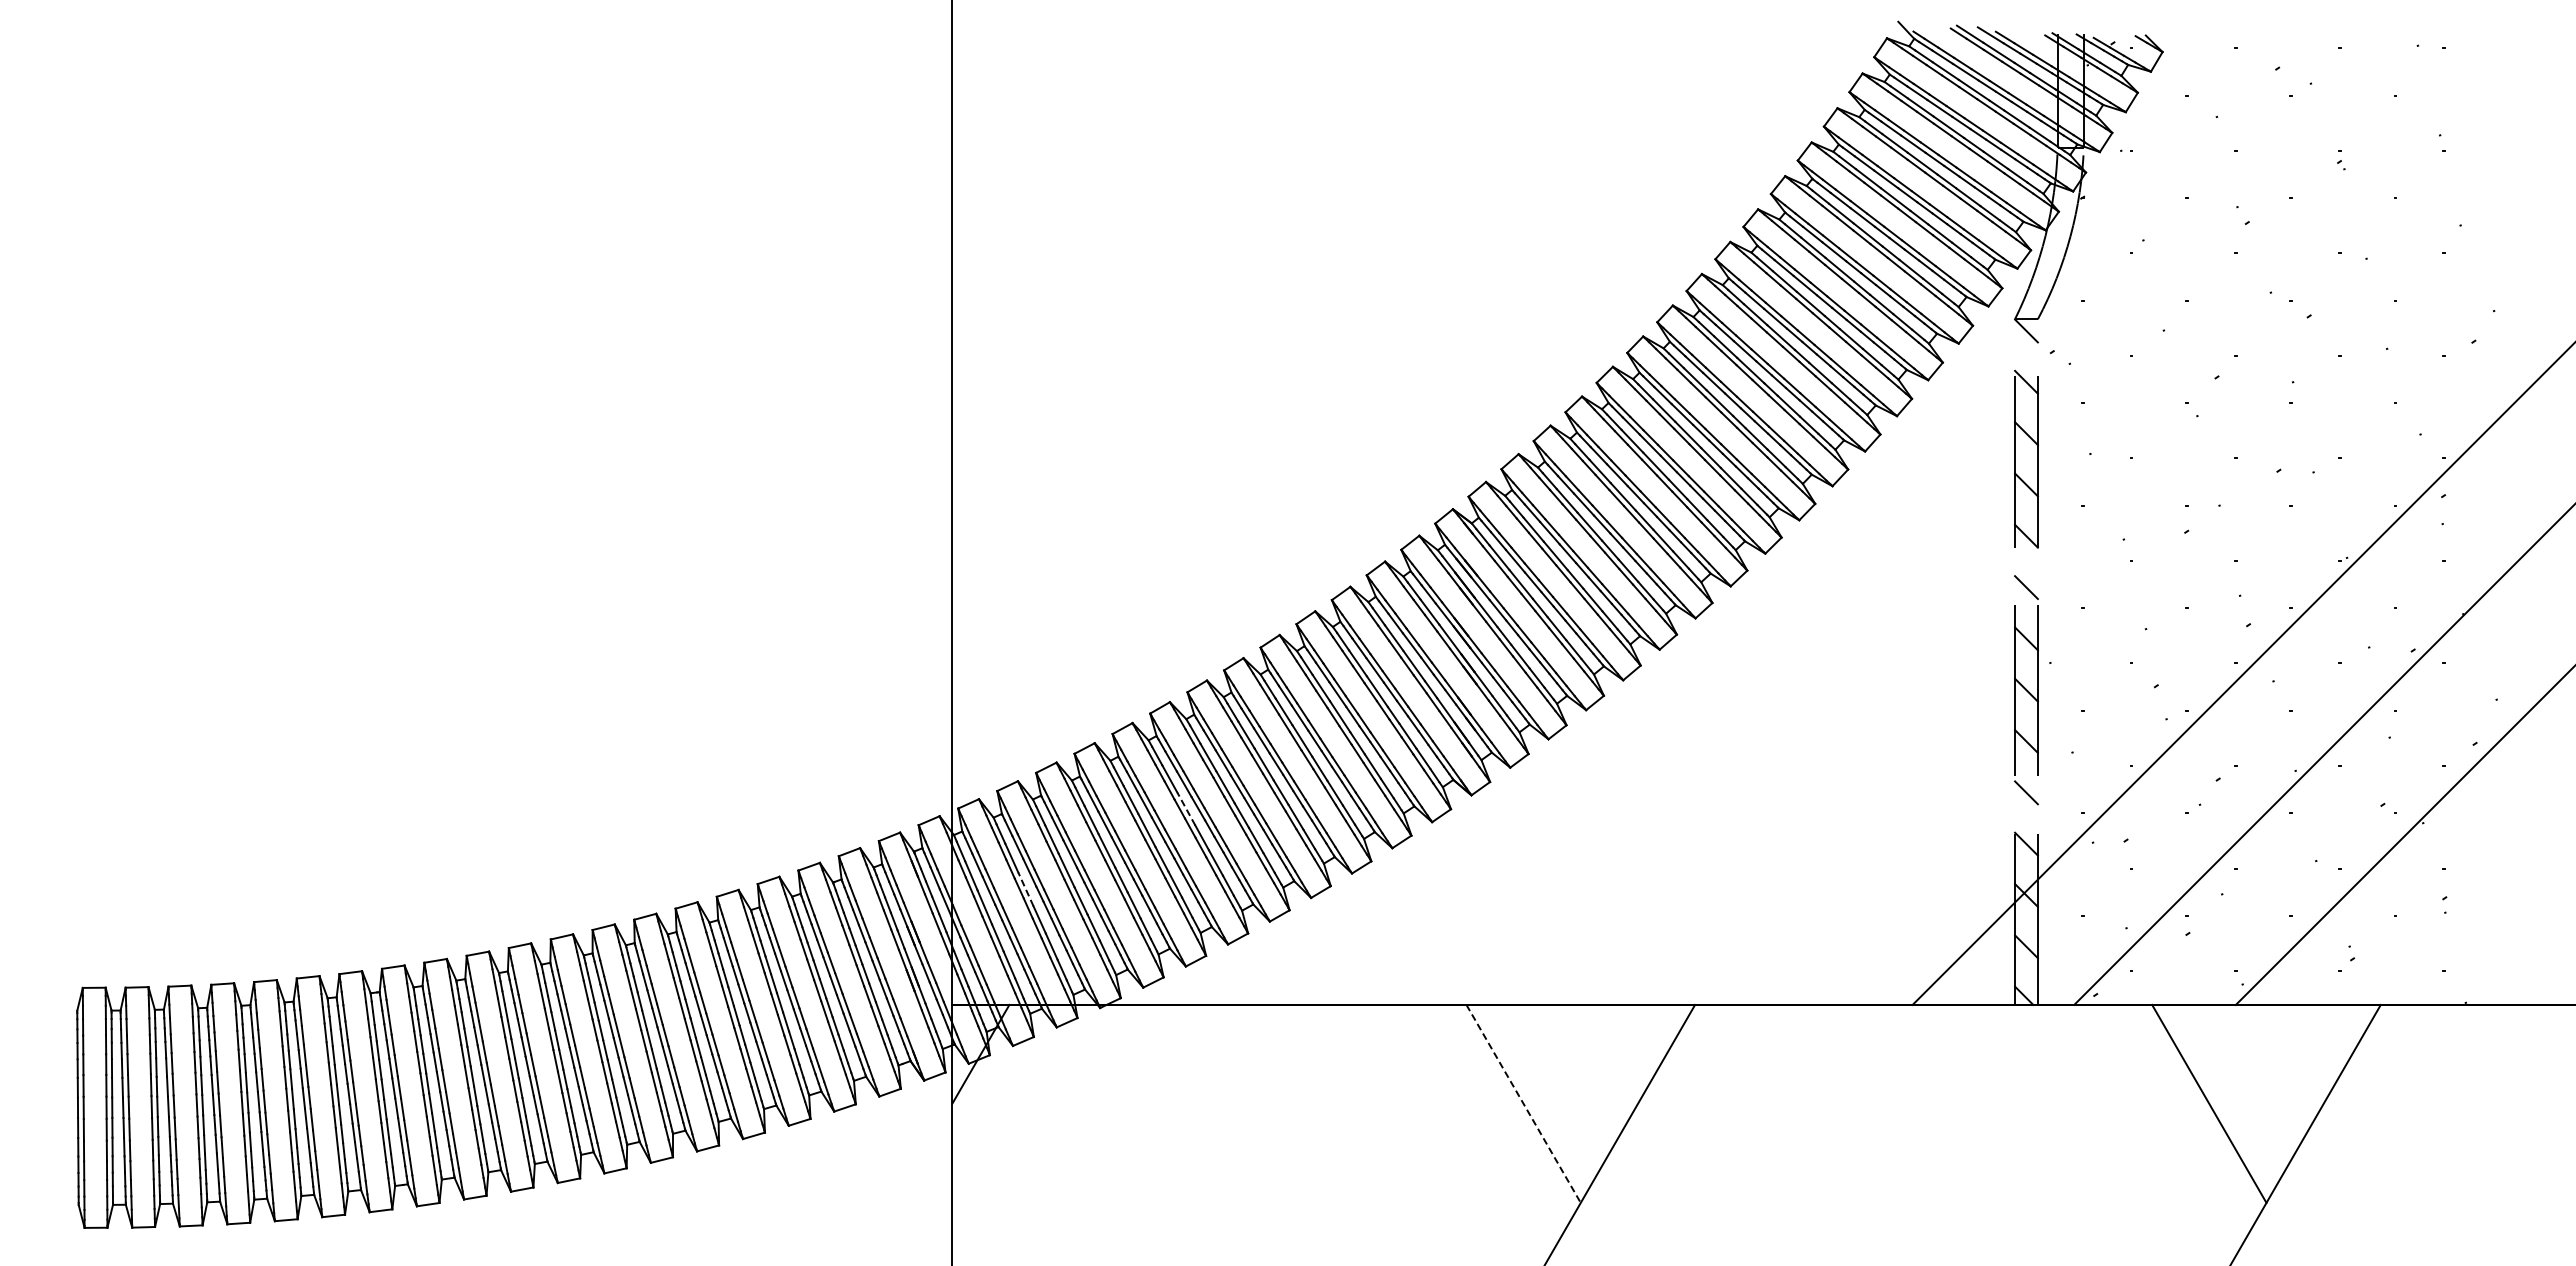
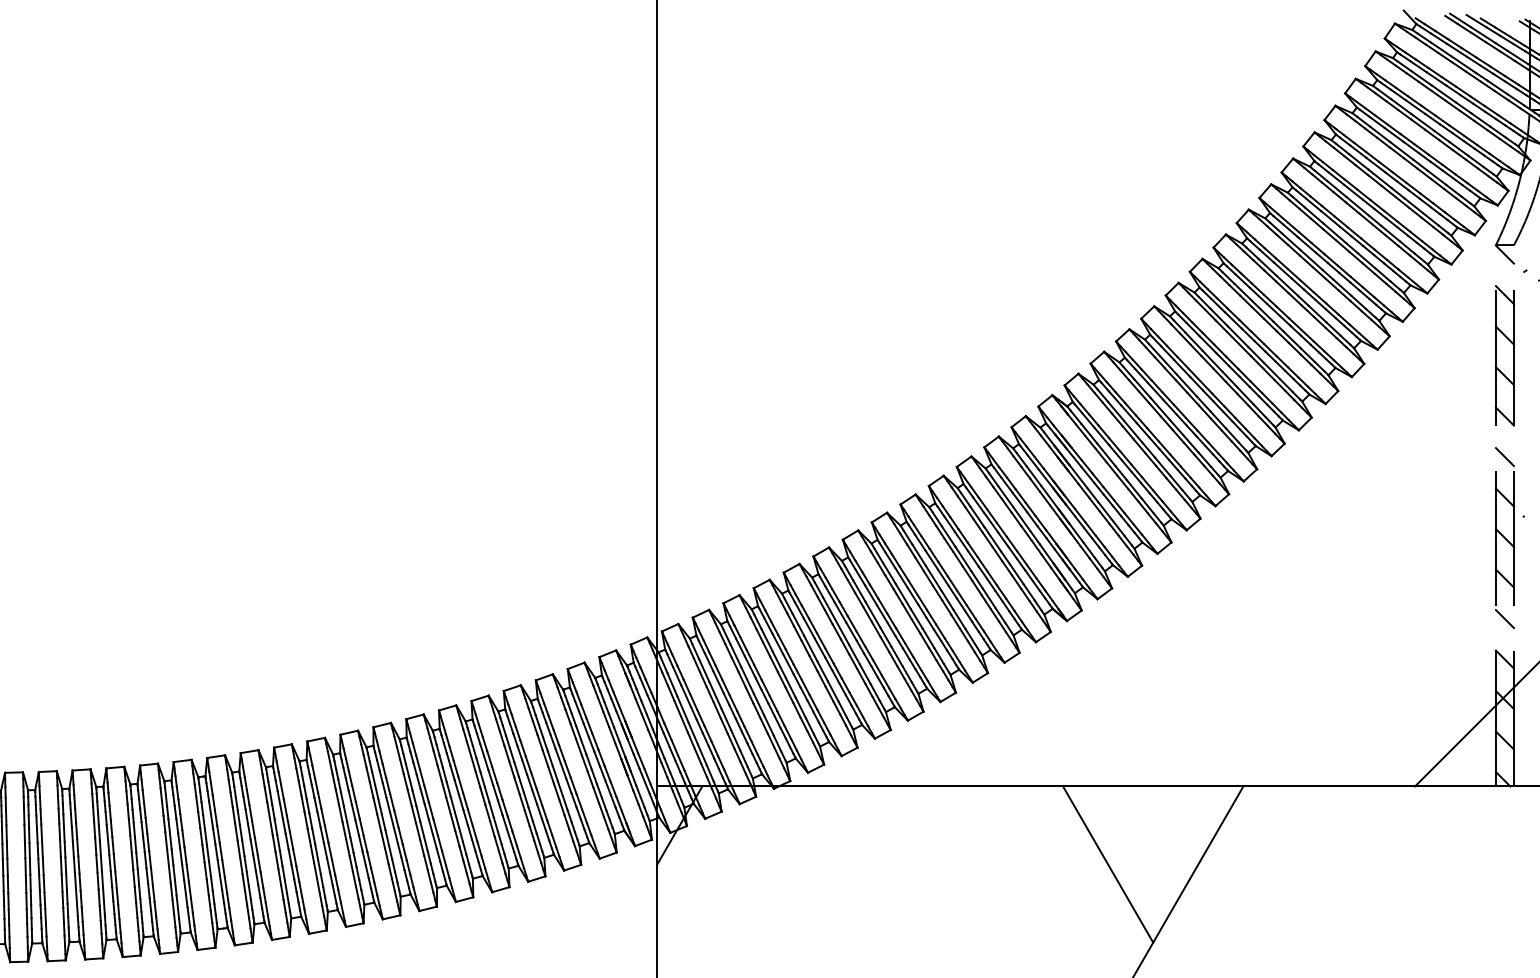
line: (1186, 809) -> (842, 632), dashed -> solid
line: (1025, 889) -> (715, 695), dashed -> solid
line: (1523, 1104) -> (1108, 864), dashed -> solid

